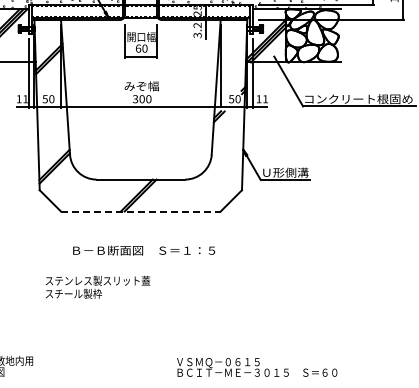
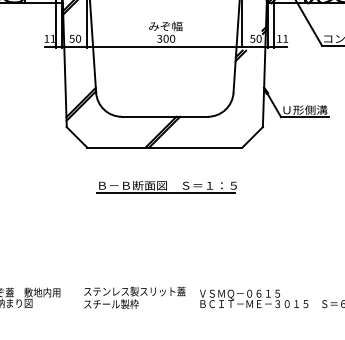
line: (140, 211) -> (164, 147), dashed -> solid
line: (141, 258) -> (165, 193), added
text: (97, 286) -> (134, 297), moved

